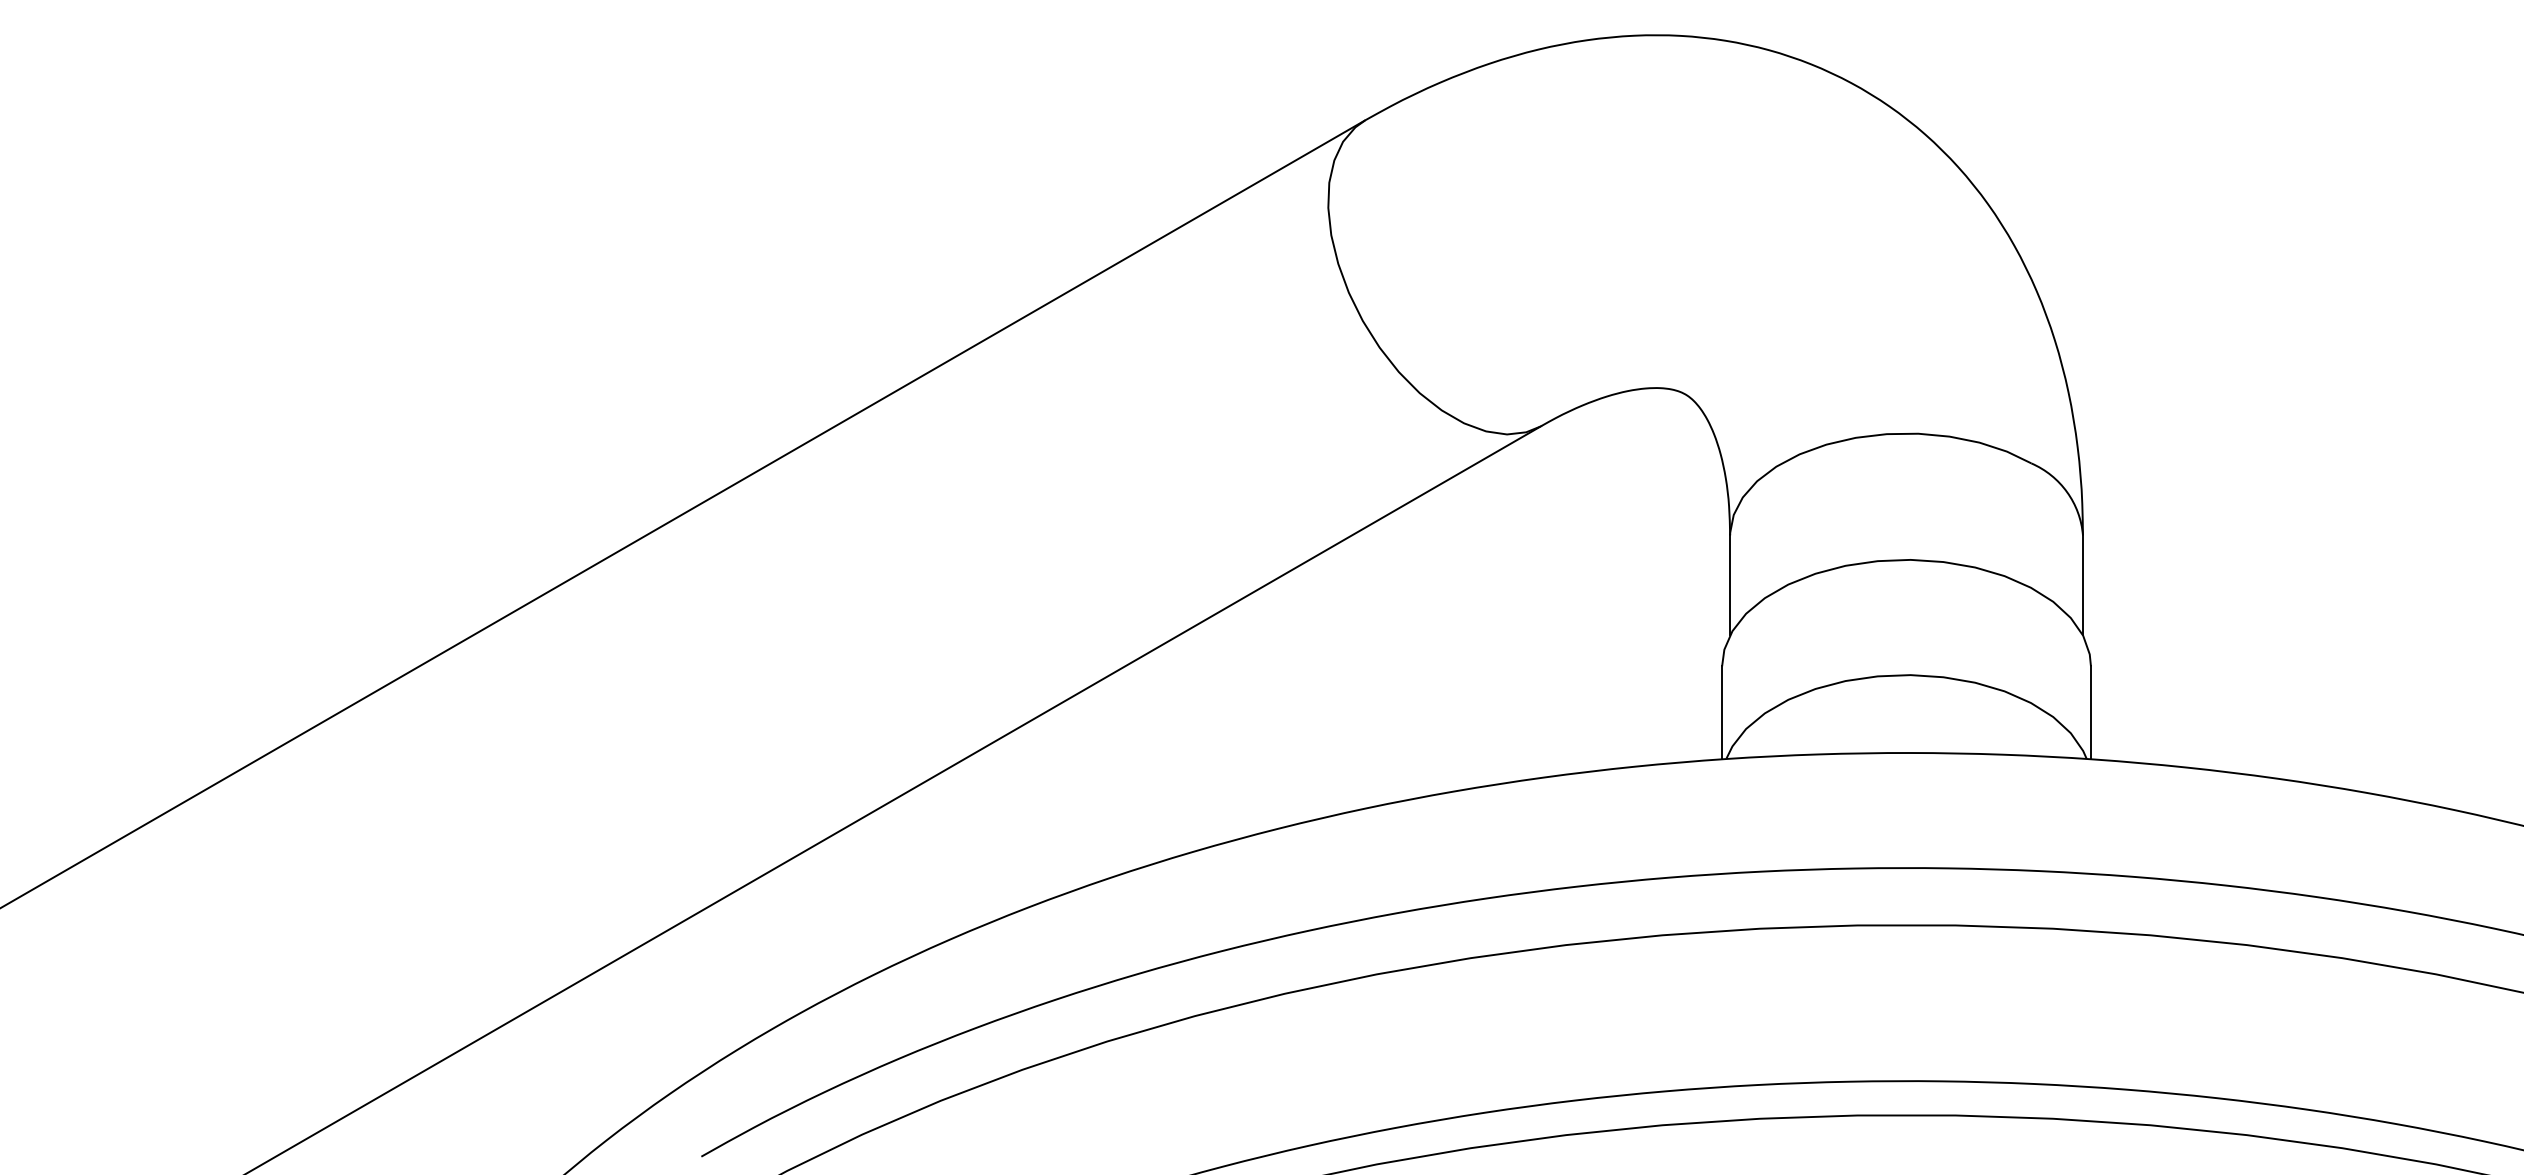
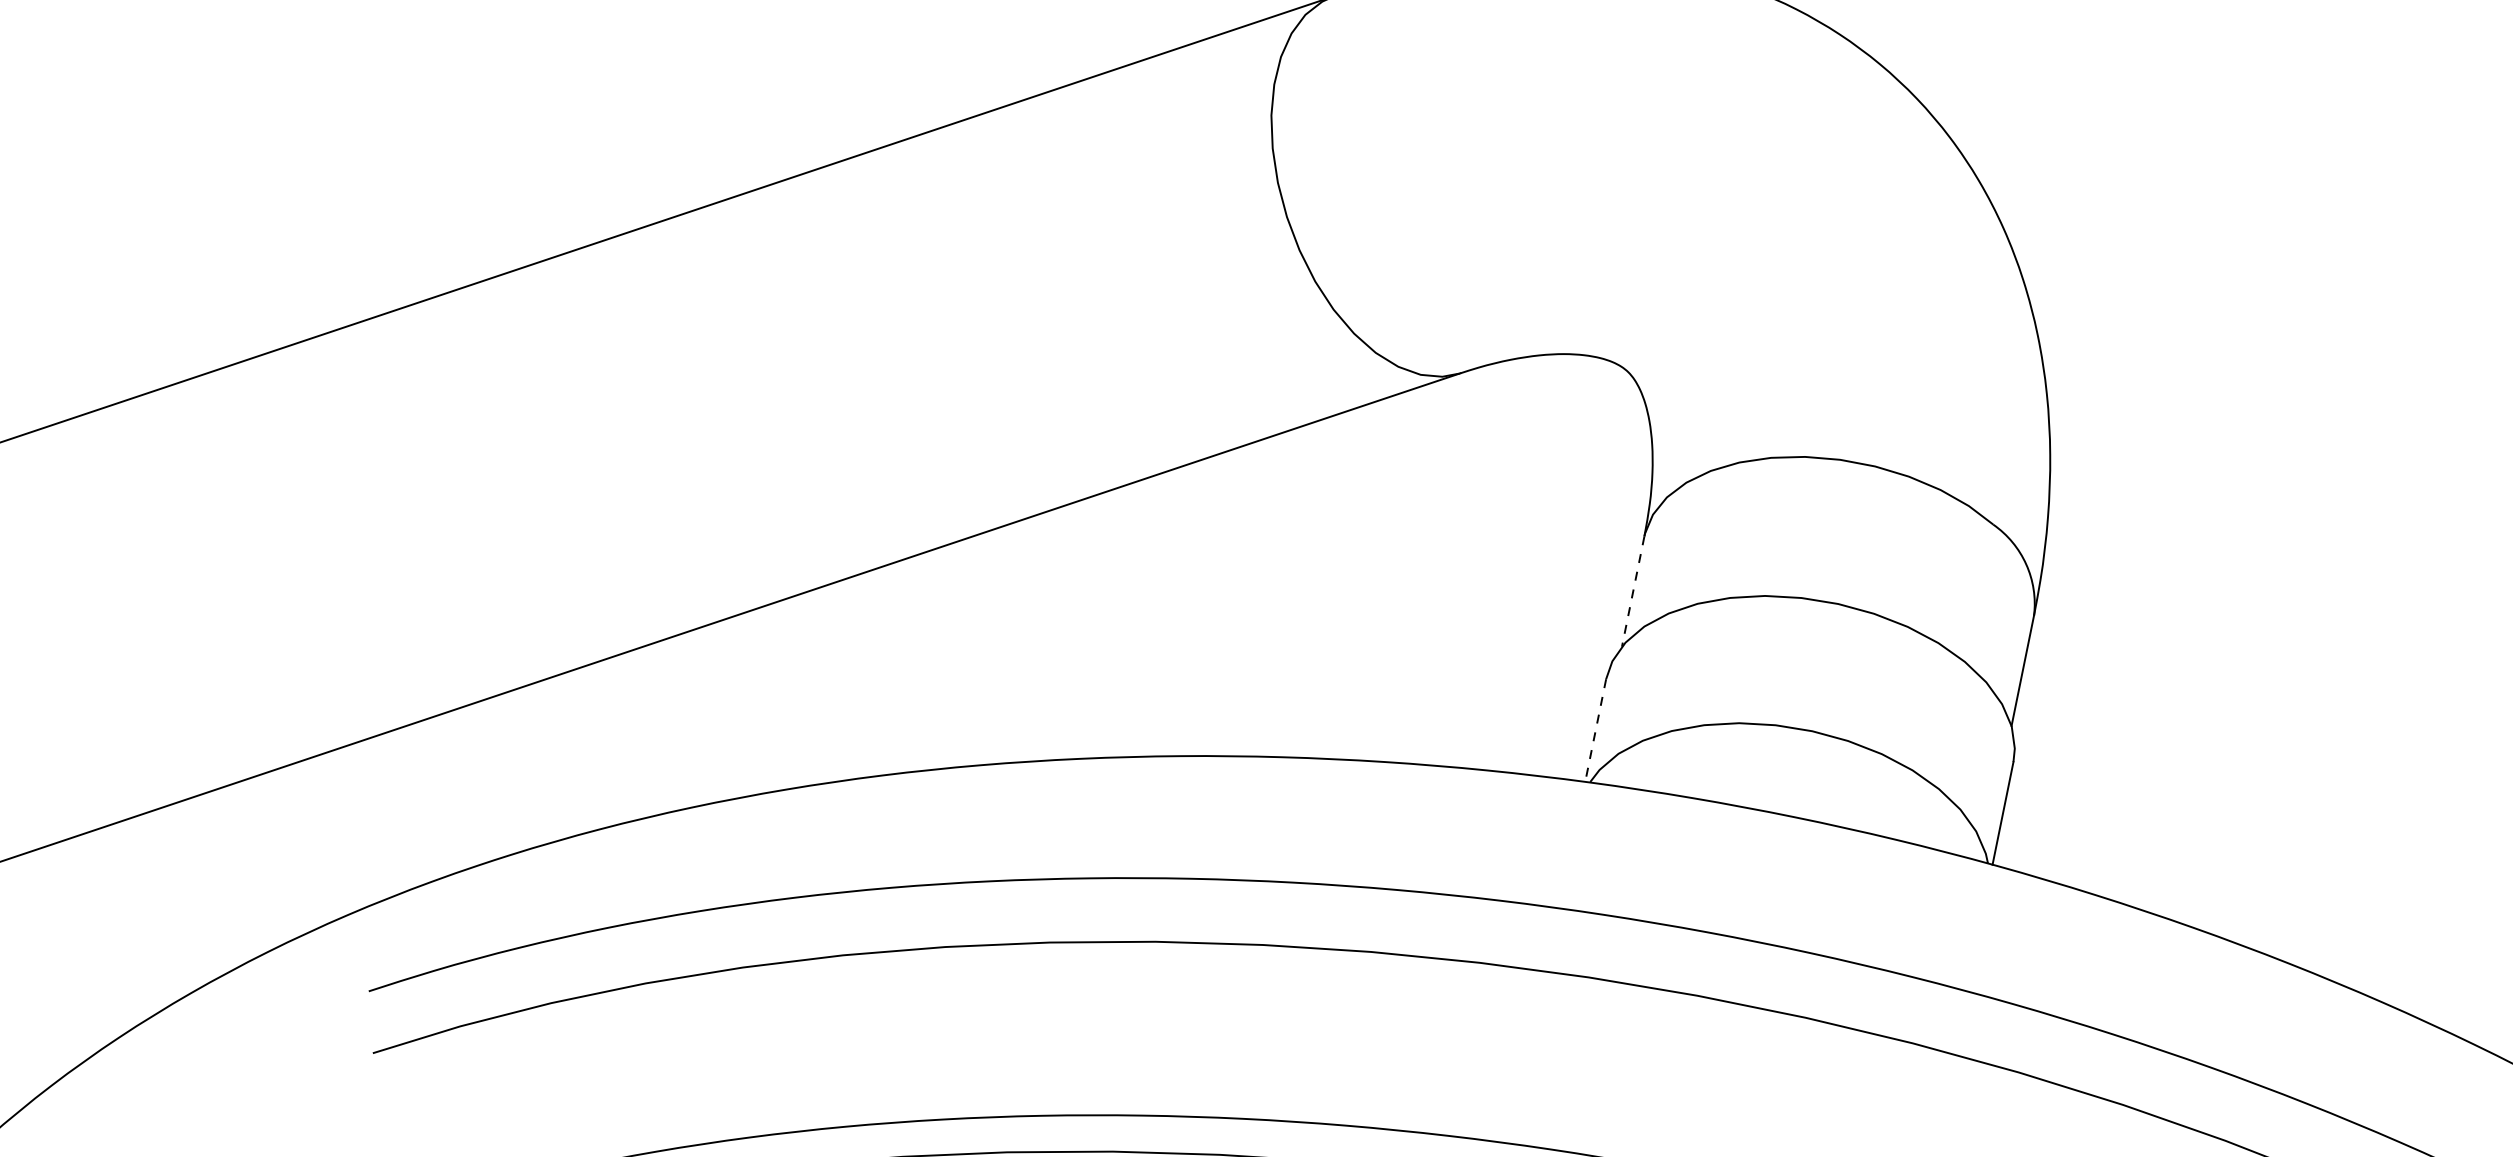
line: (1730, 585) -> (1633, 591), solid -> dashed
line: (1722, 712) -> (1596, 730), solid -> dashed

